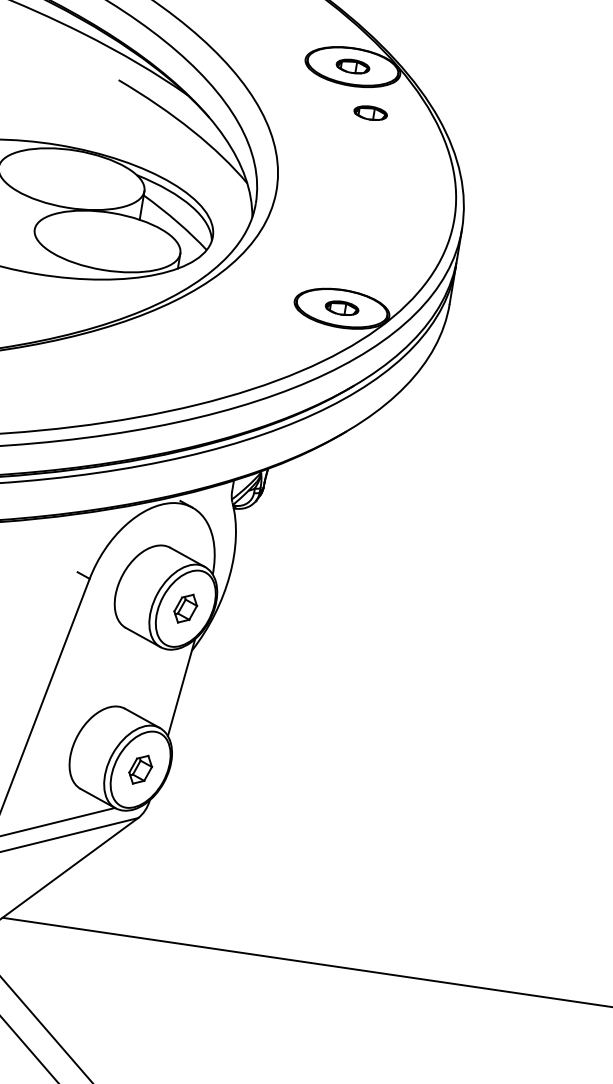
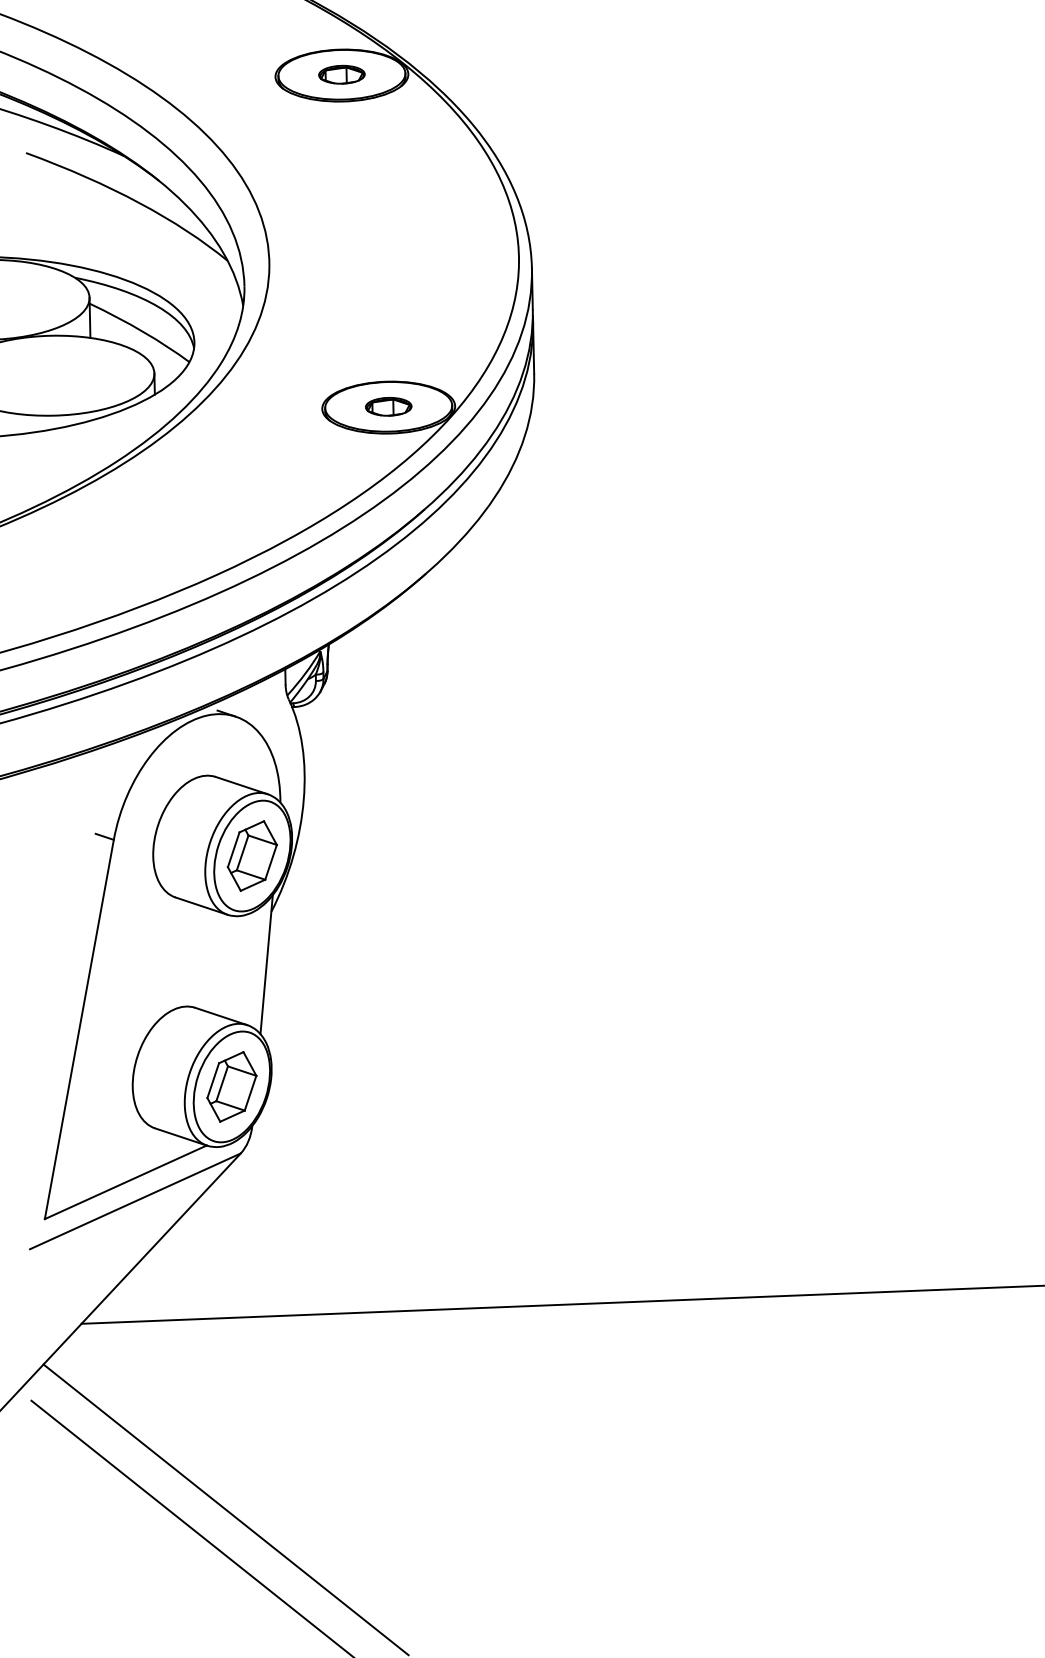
part: (370, 112) -> (377, 133), removed
part: (185, 608) -> (251, 855), size x1.67
part: (140, 769) -> (231, 1086), size x1.67

